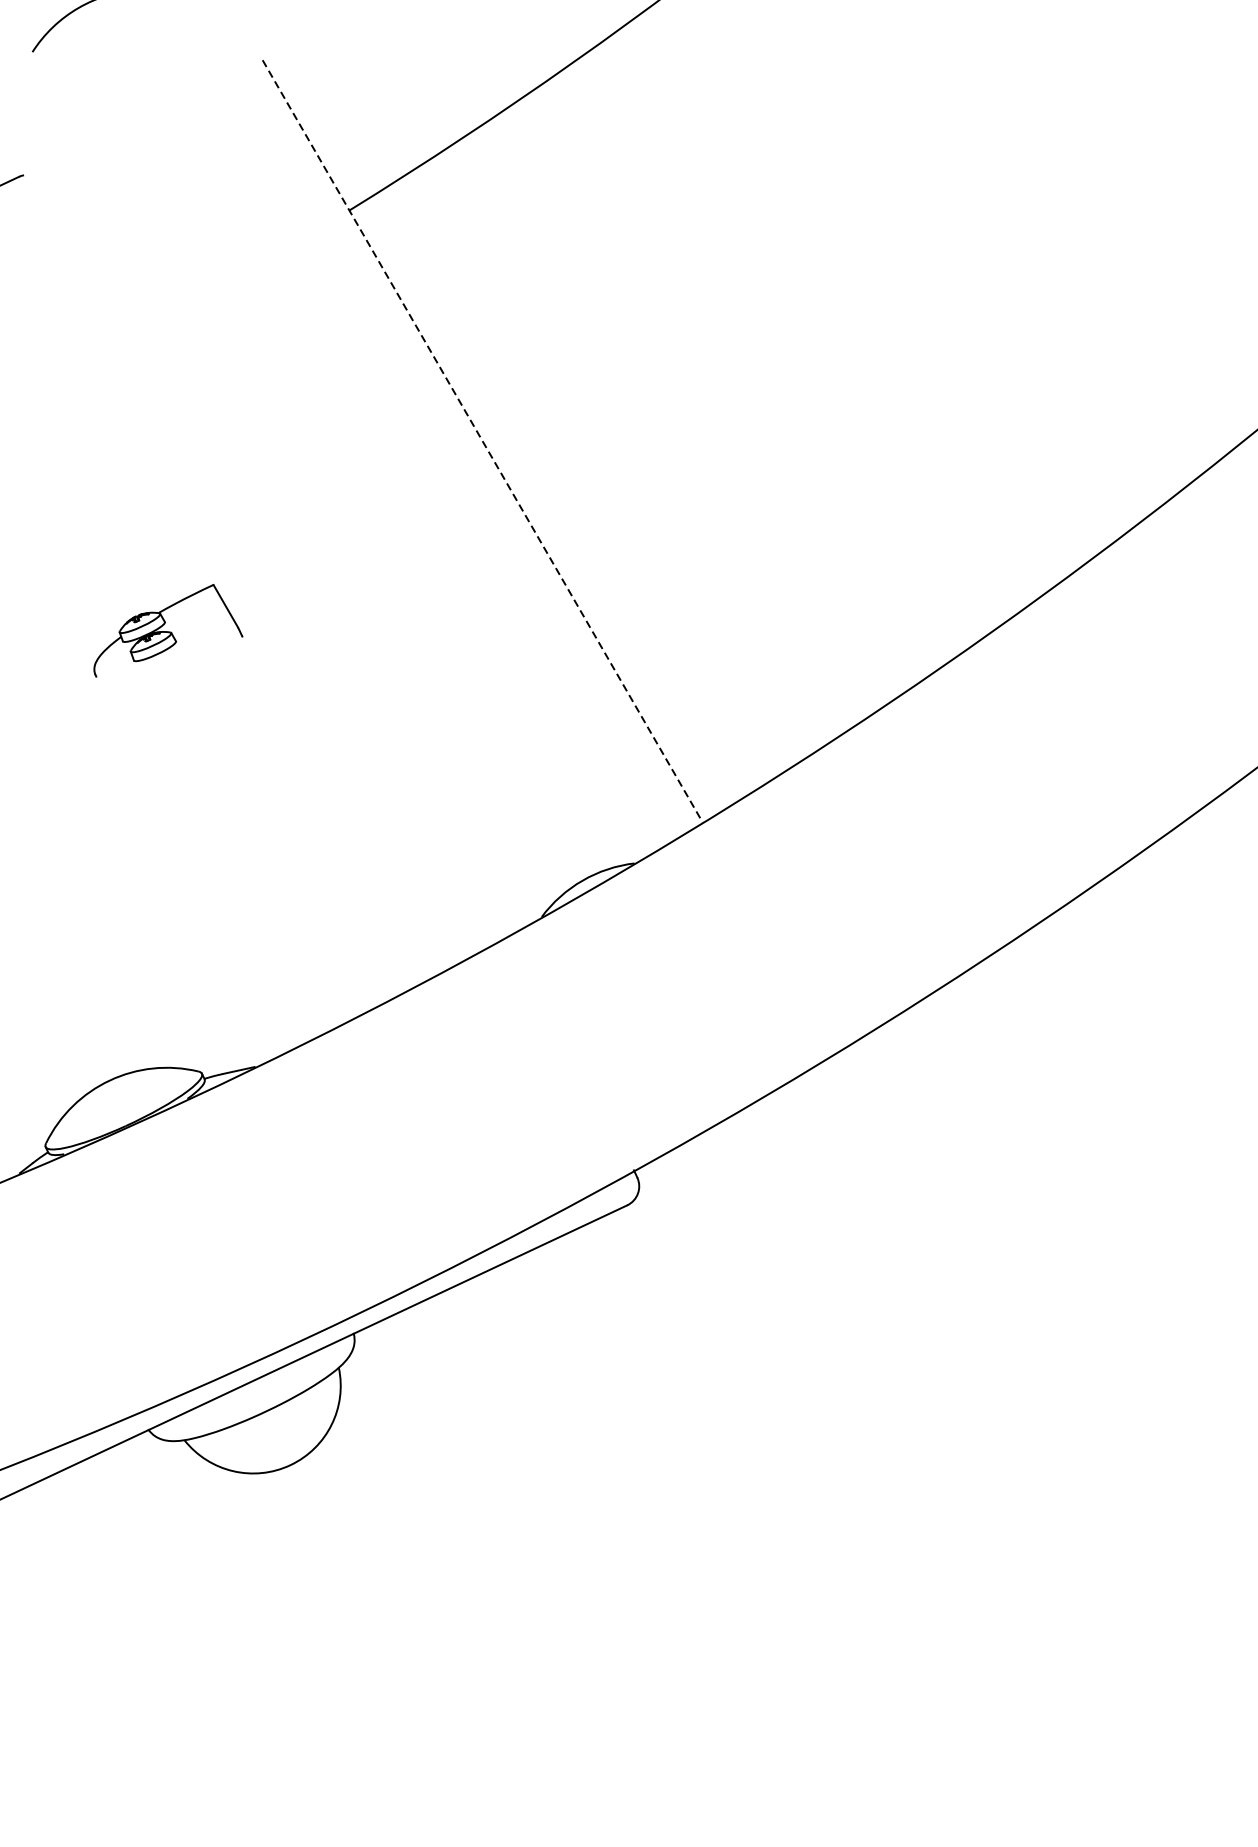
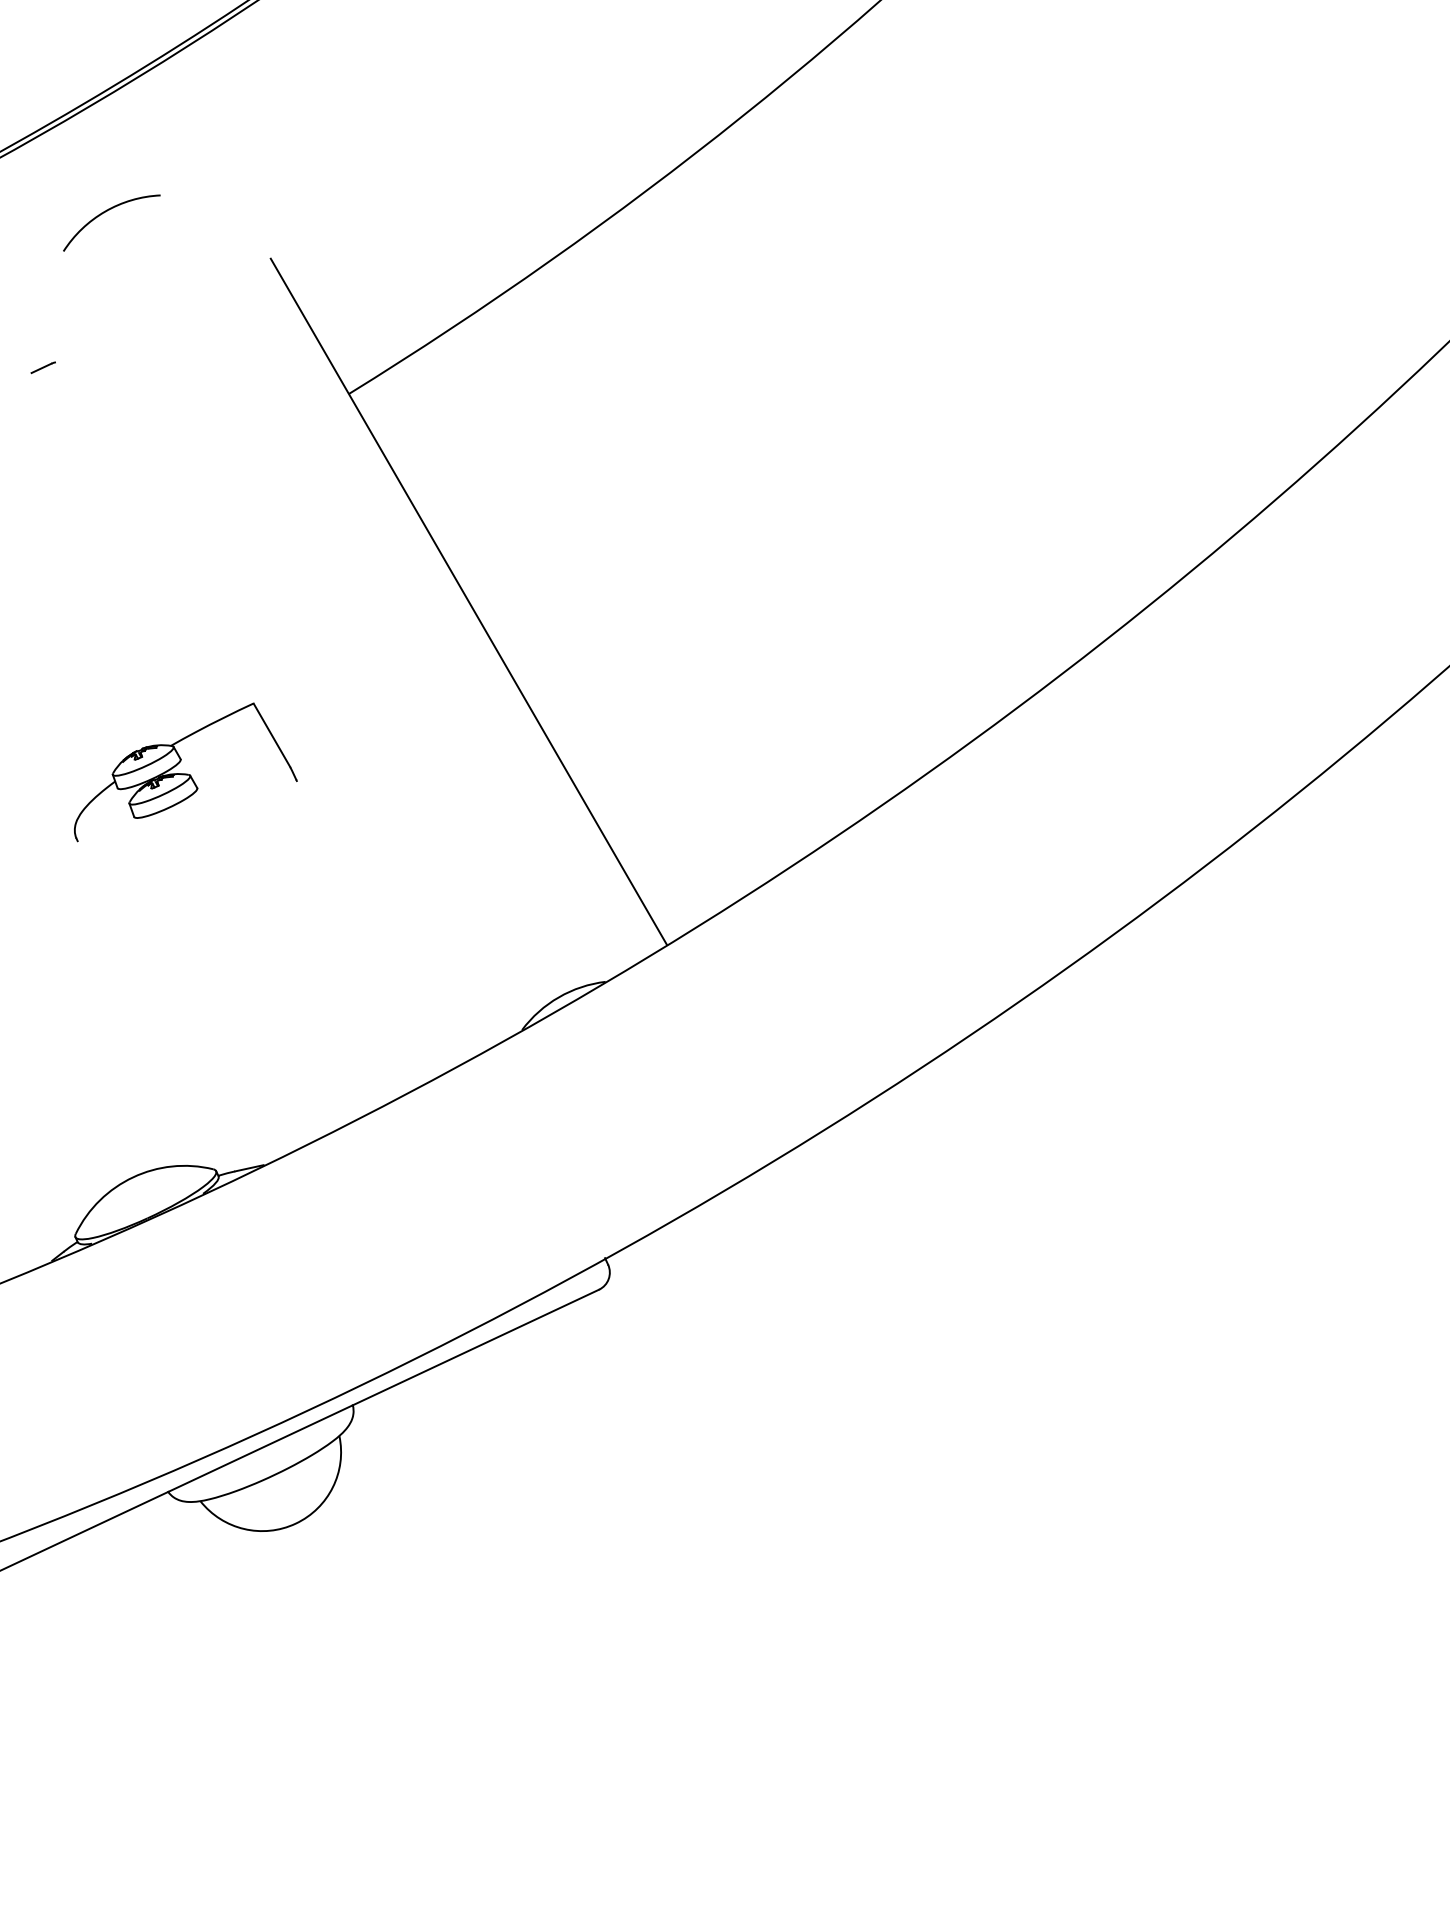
line: (483, 442) -> (469, 602), dashed -> solid
part: (167, 630) -> (185, 772), size x1.67

